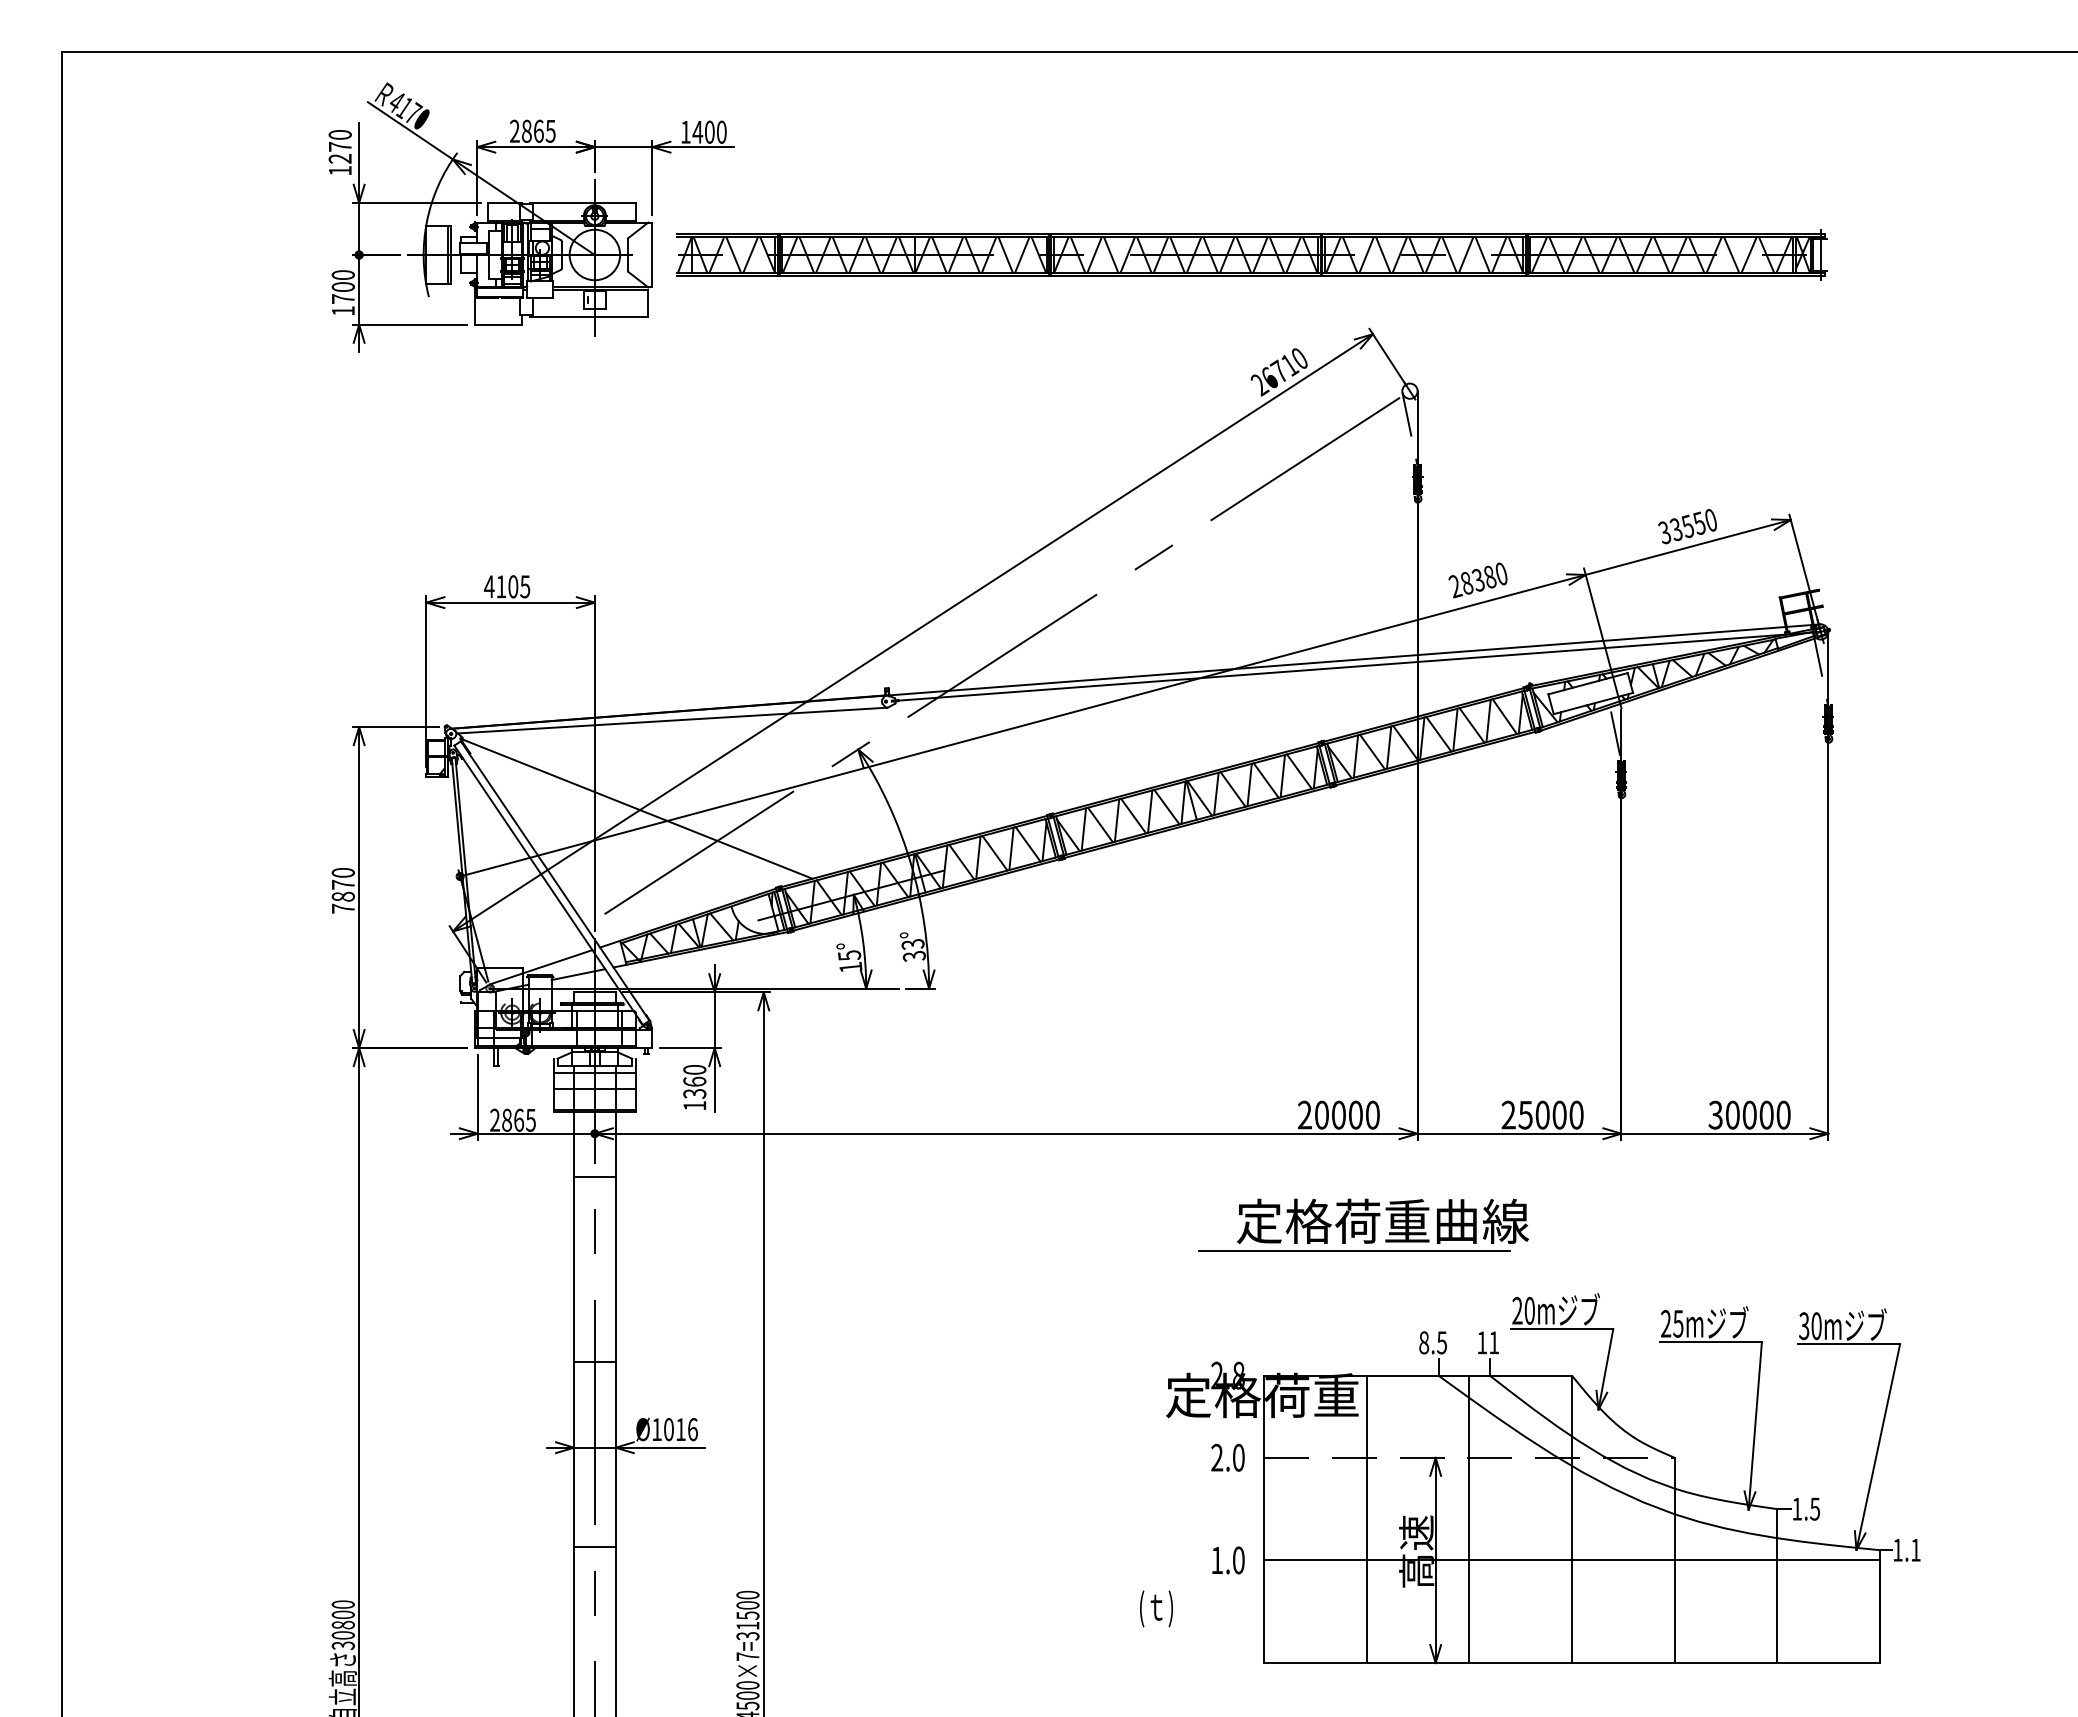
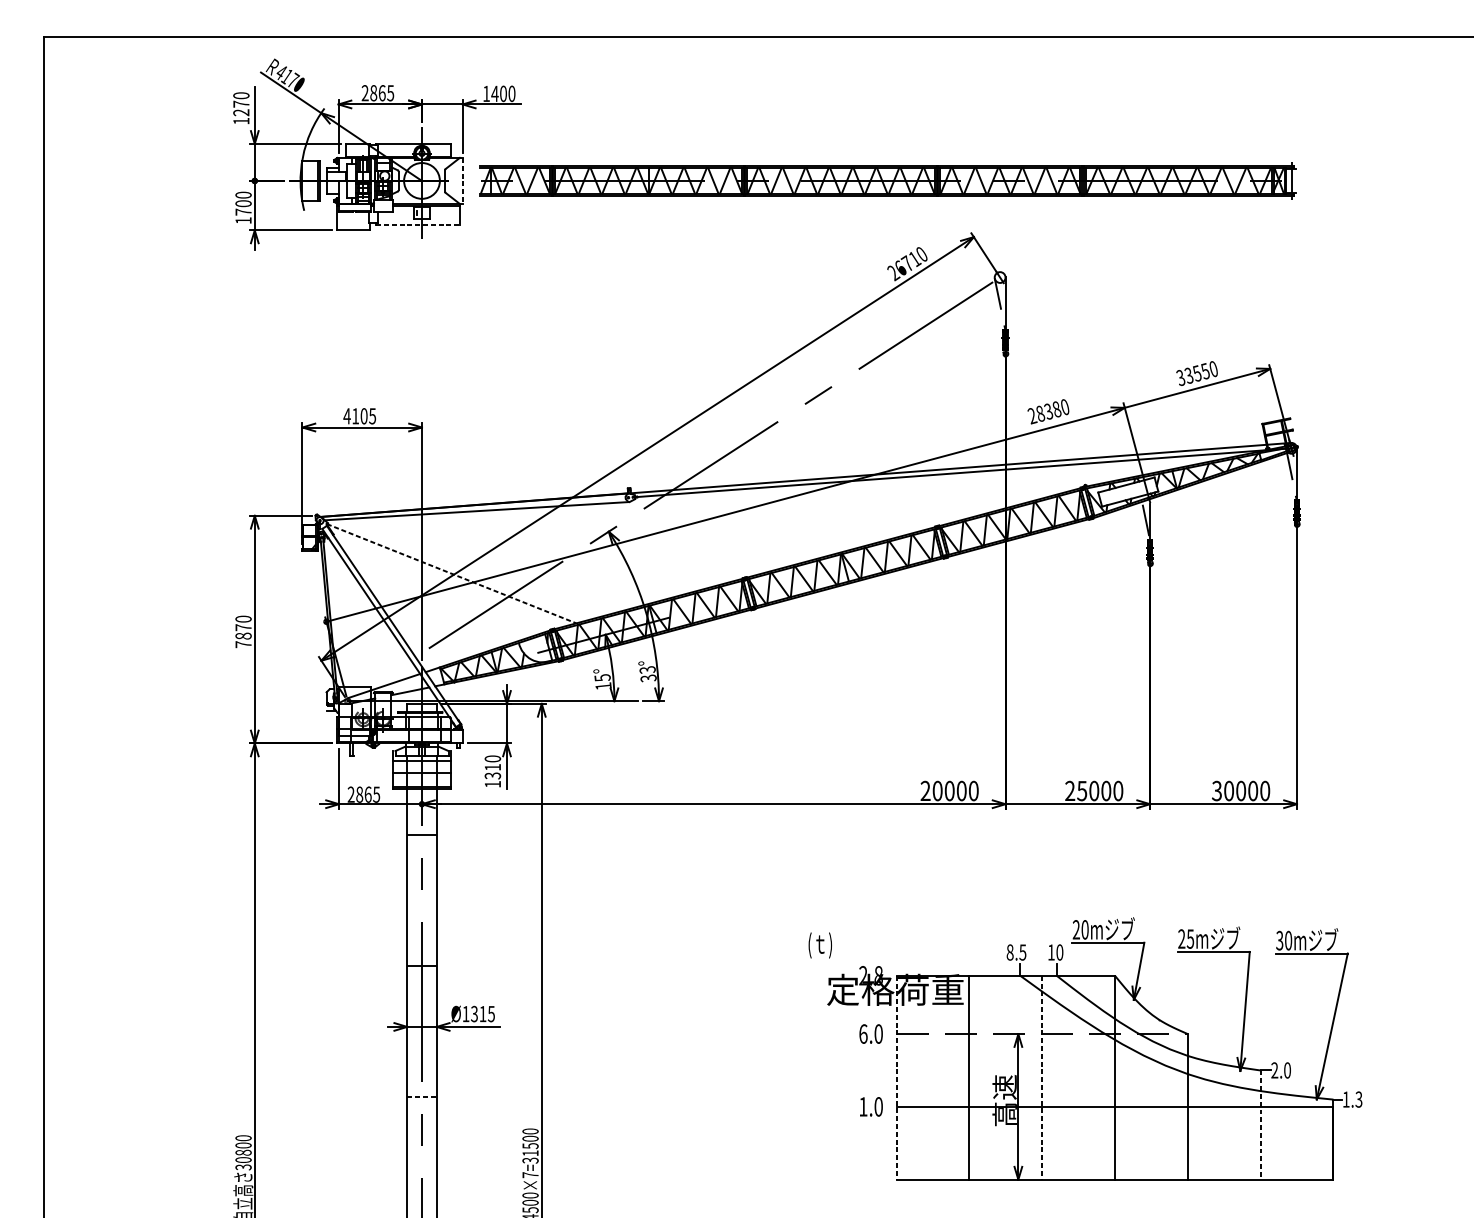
line: (652, 255) -> (462, 181), solid -> dashed
line: (589, 316) -> (418, 224), solid -> dashed
line: (637, 808) -> (452, 573), solid -> dashed
text: (694, 1081) -> (492, 767), 1360 -> 1310
part: (1363, 1224) -> (967, 868), removed
text: (1494, 1342) -> (1060, 952), 11 -> 10
text: (680, 1429) -> (482, 1014), Ø1016 -> Ø1315
text: (1217, 1457) -> (863, 1033), 2.0 -> 6.0
text: (1806, 1508) -> (1281, 1070), 1.5 -> 2.0
line: (1264, 1519) -> (896, 1077), solid -> dashed
line: (1469, 1519) -> (1042, 1077), solid -> dashed
line: (594, 1546) -> (421, 1096), solid -> dashed
text: (1915, 1549) -> (1358, 1099), 1.1 -> 1.3
line: (1777, 1586) -> (1260, 1125), solid -> dashed
text: (1156, 1608) -> (820, 945), moved

